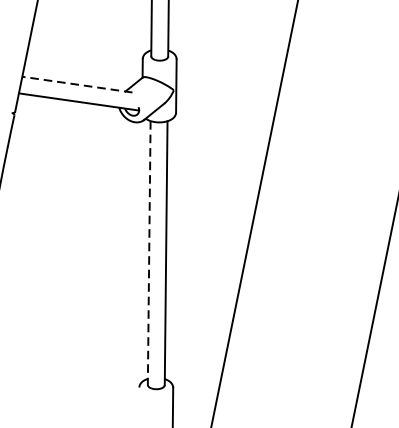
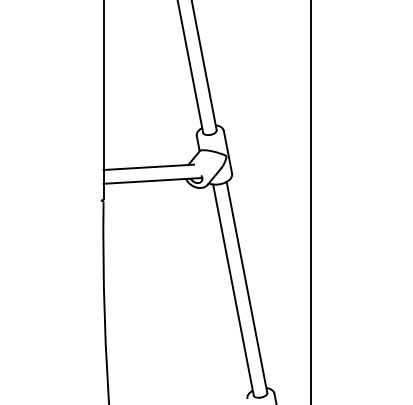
line: (76, 84) -> (148, 167), dashed -> solid
line: (149, 253) -> (233, 290), dashed -> solid

